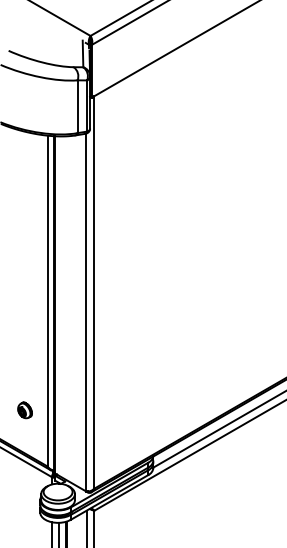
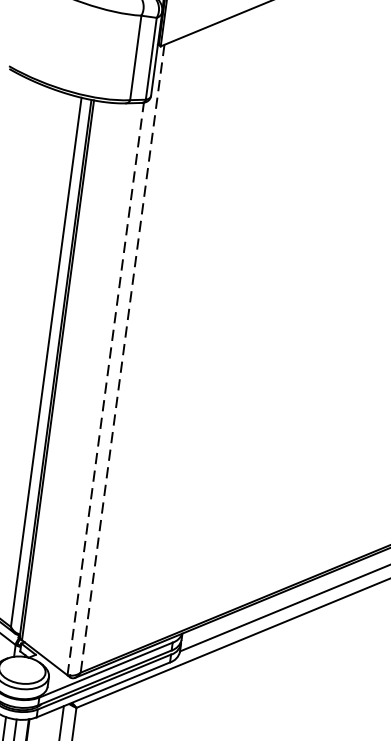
line: (94, 293) -> (122, 360), solid -> dashed
line: (86, 312) -> (106, 388), solid -> dashed

